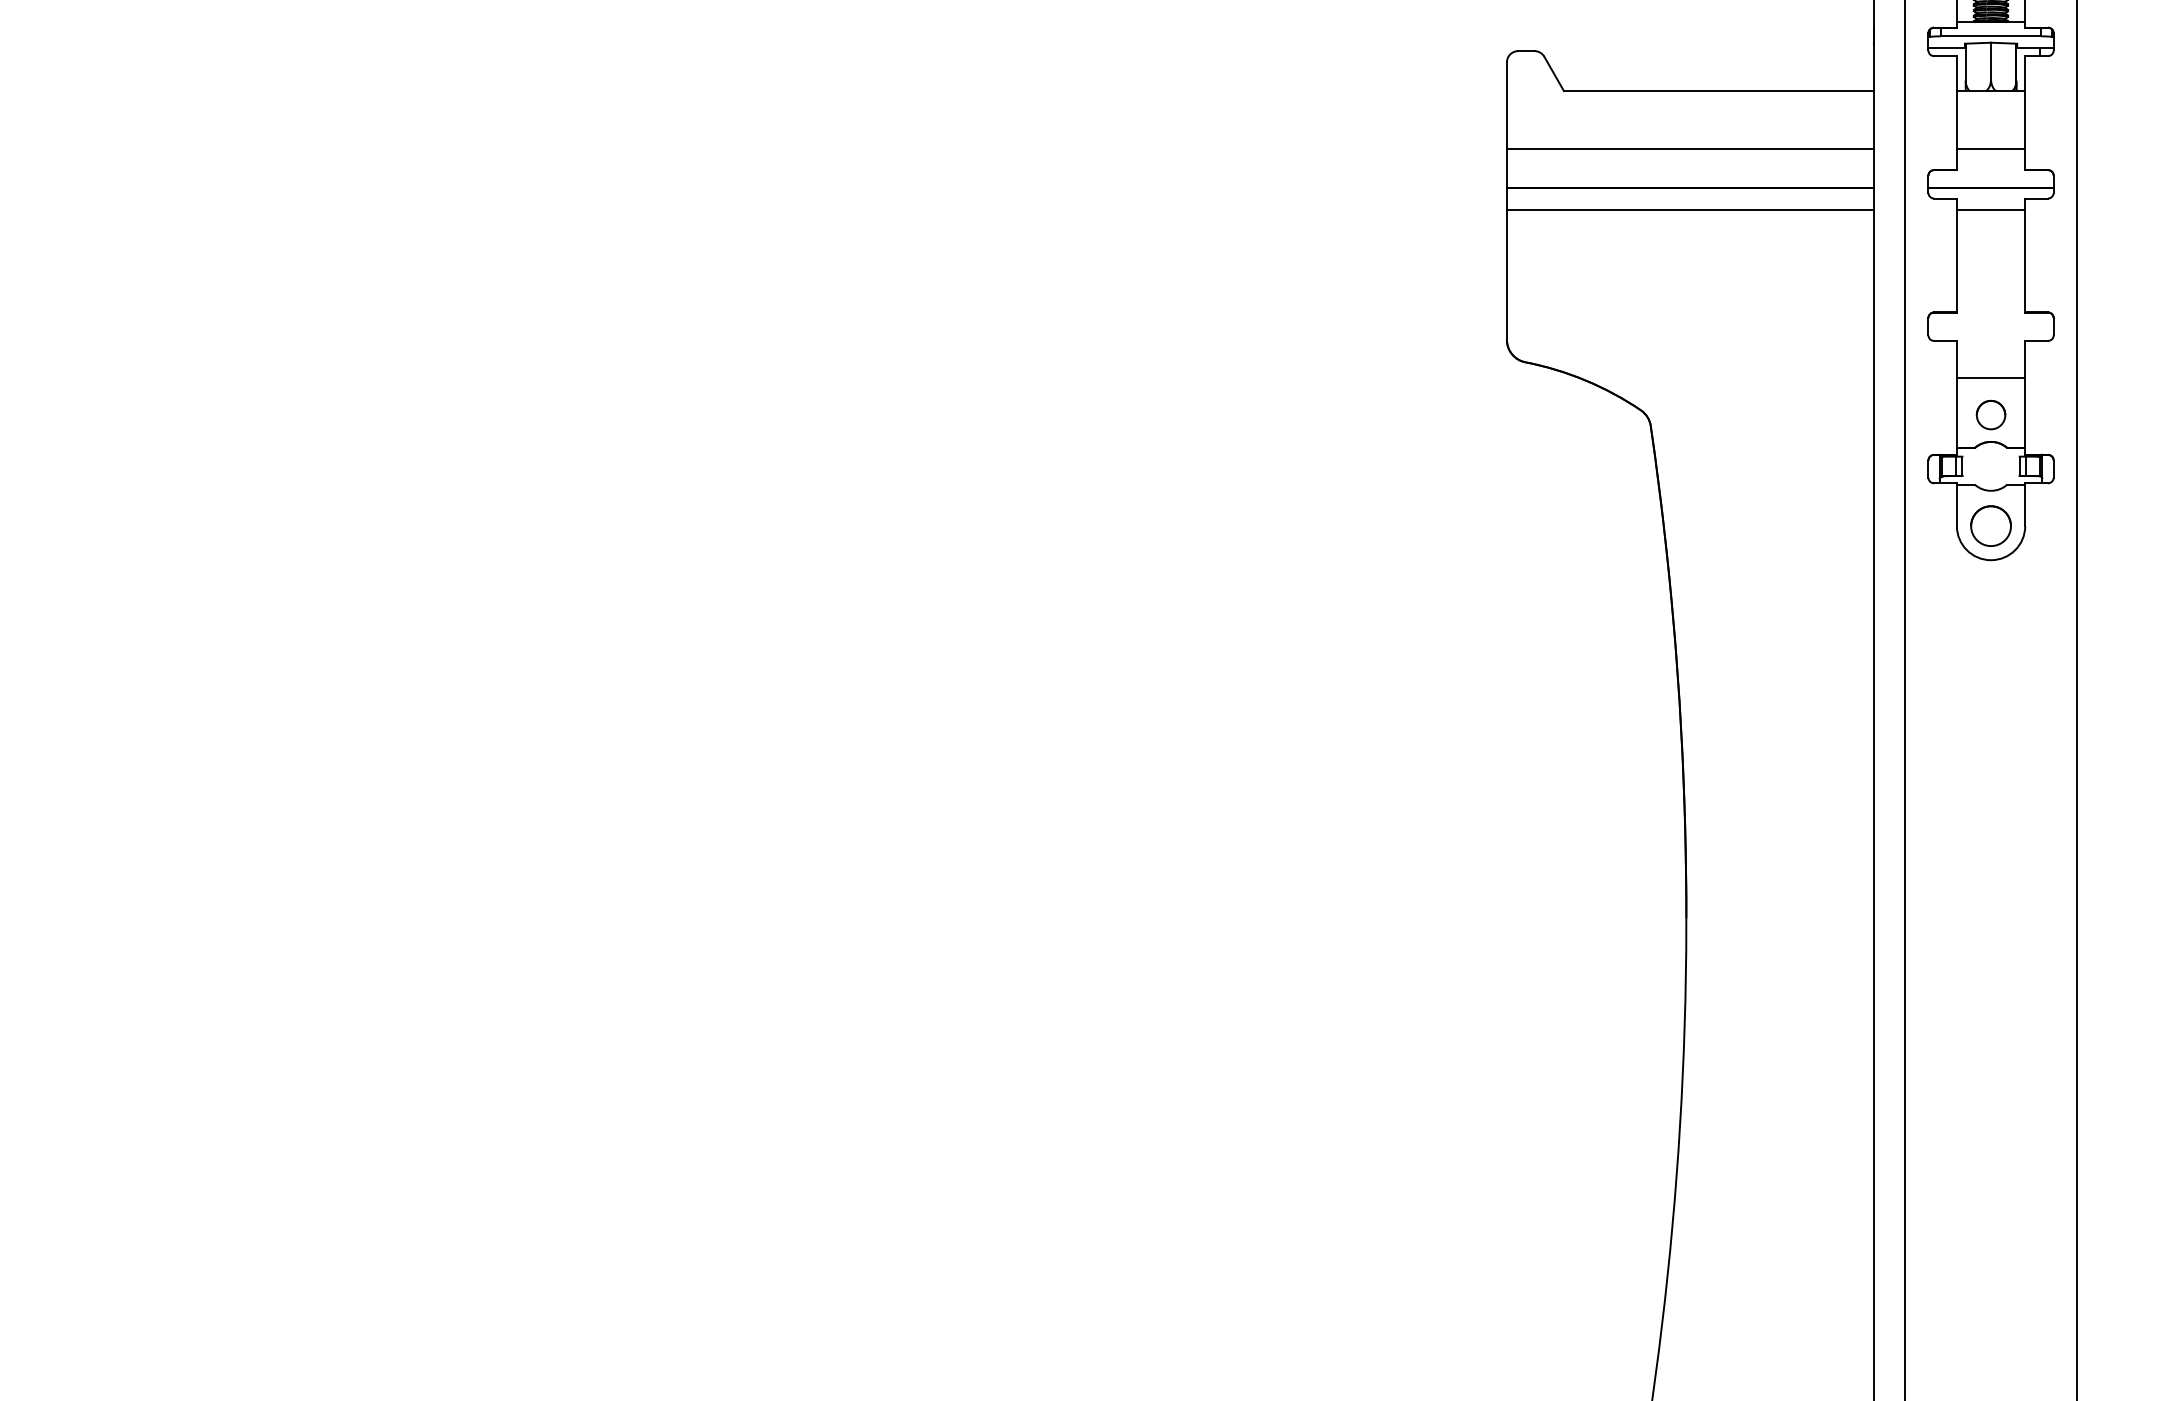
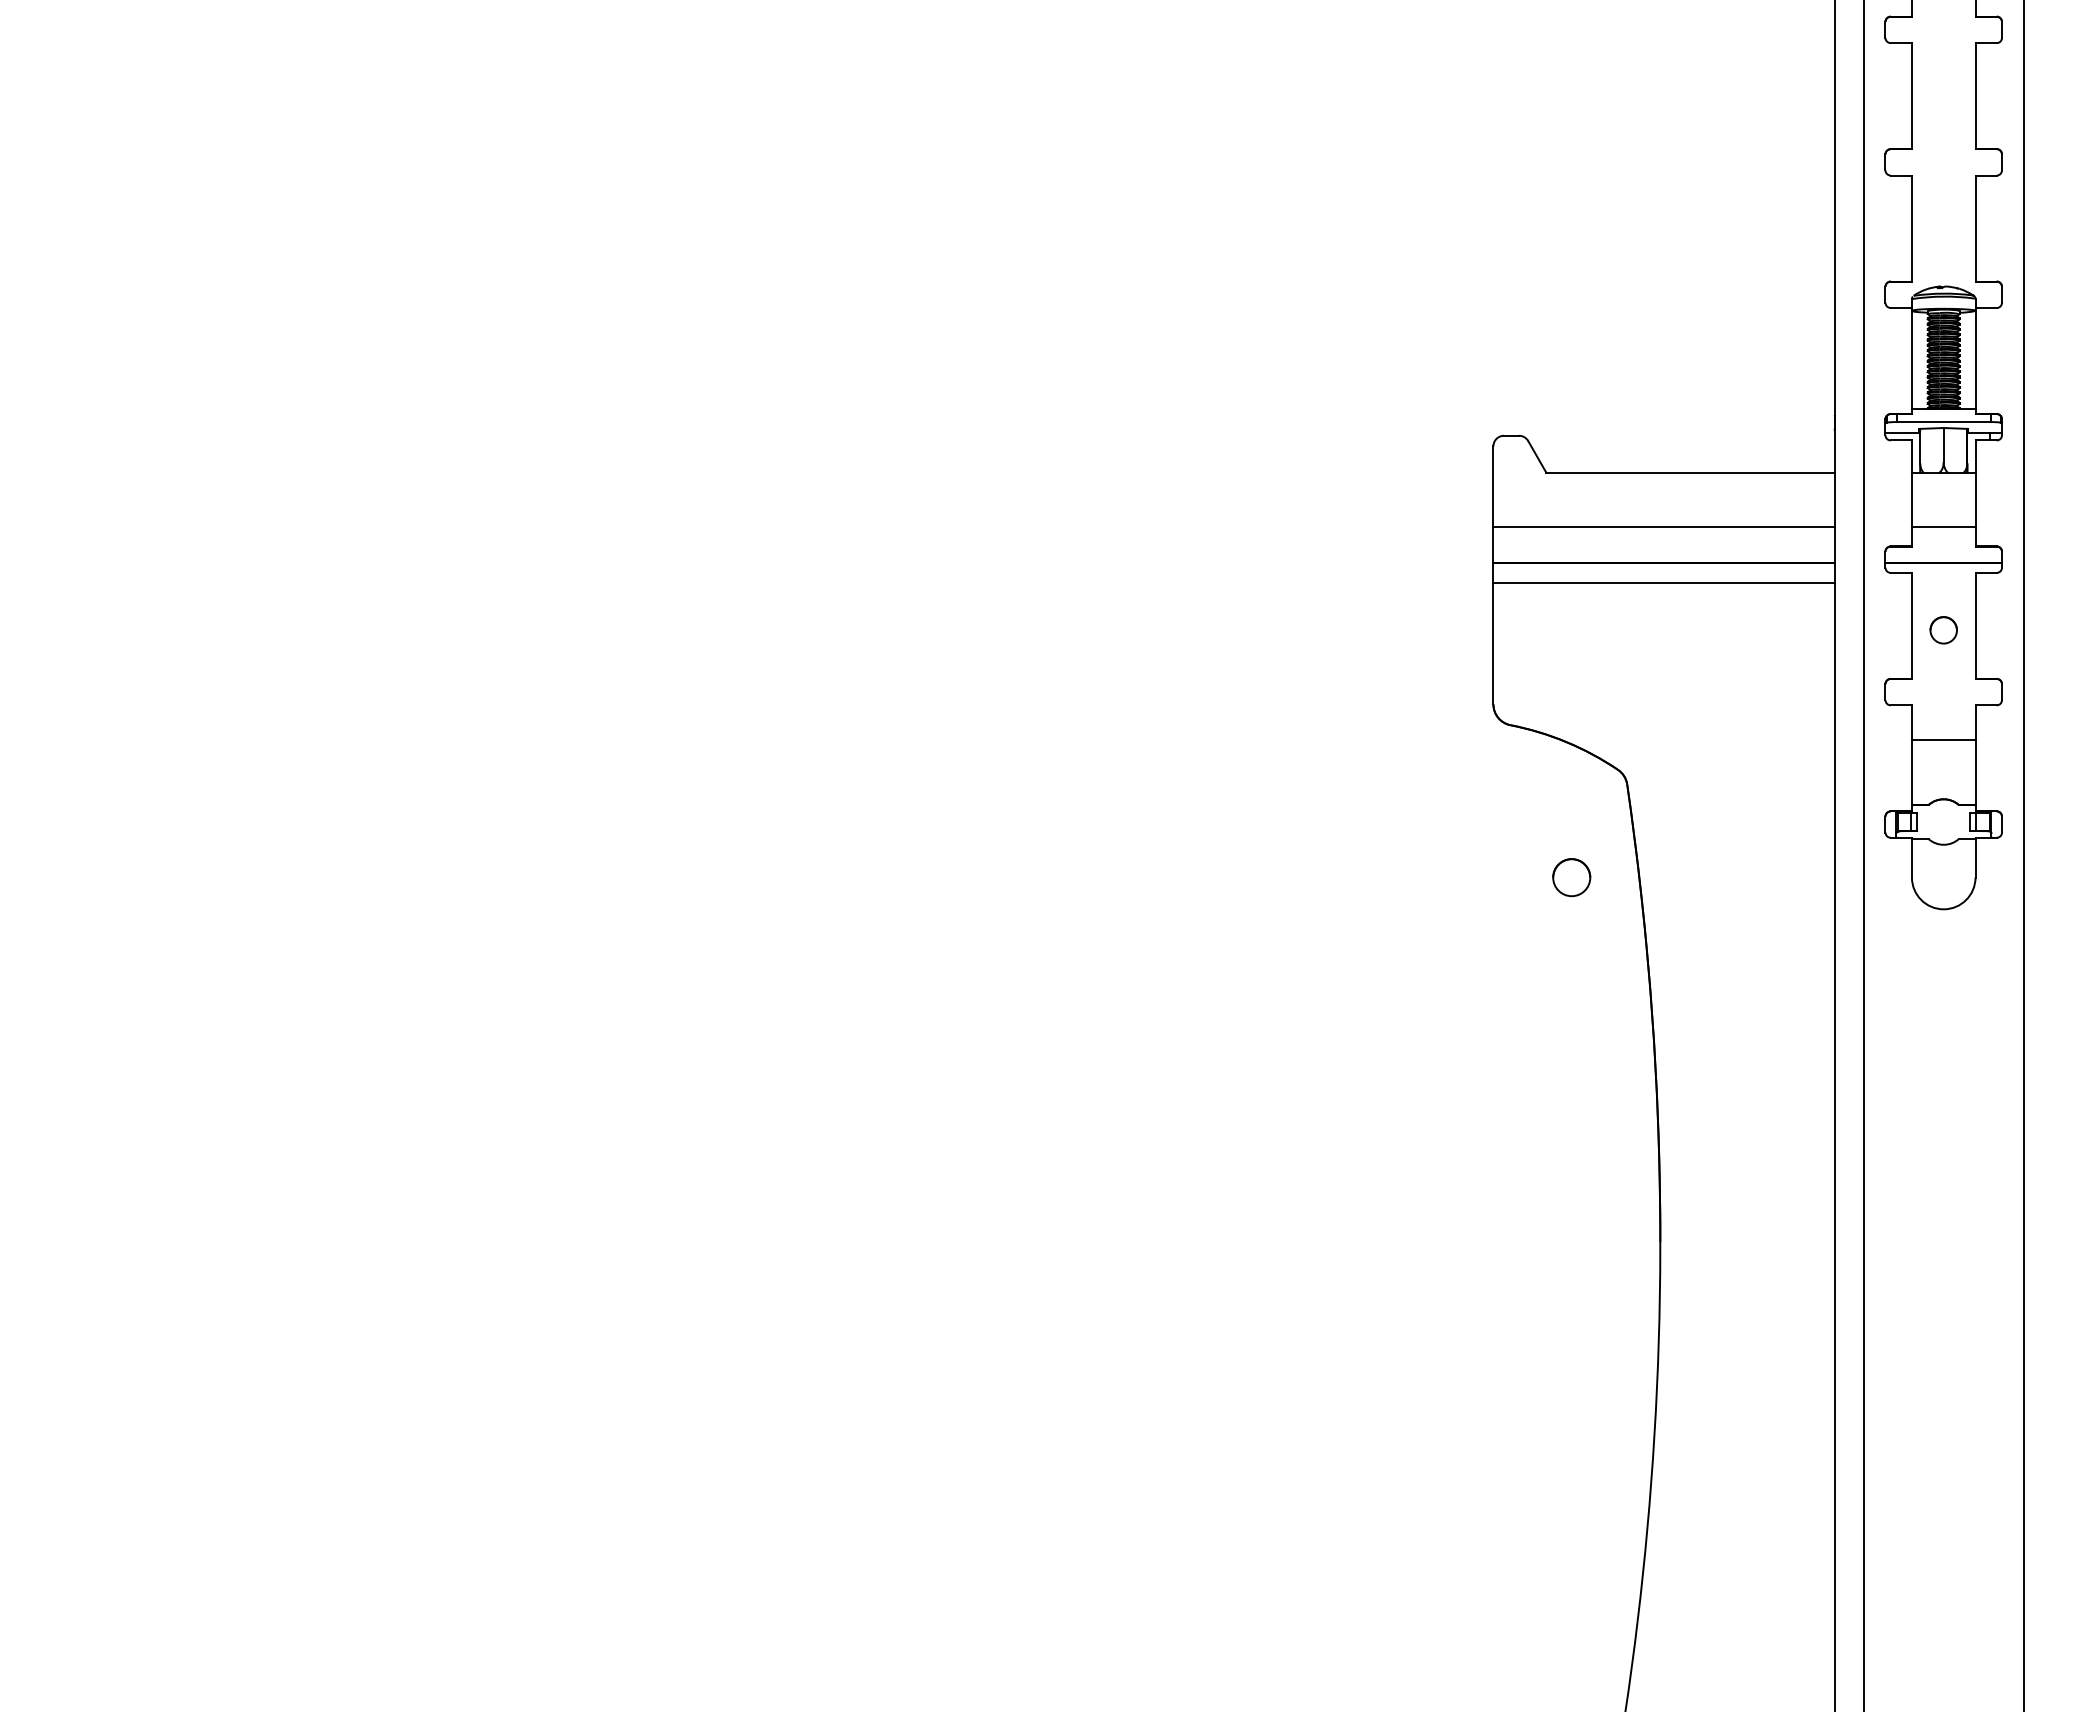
line: (1990, 209) -> (1943, 583), removed
circle: (1990, 415) -> (1943, 630), moved
circle: (1990, 525) -> (1571, 877), moved

